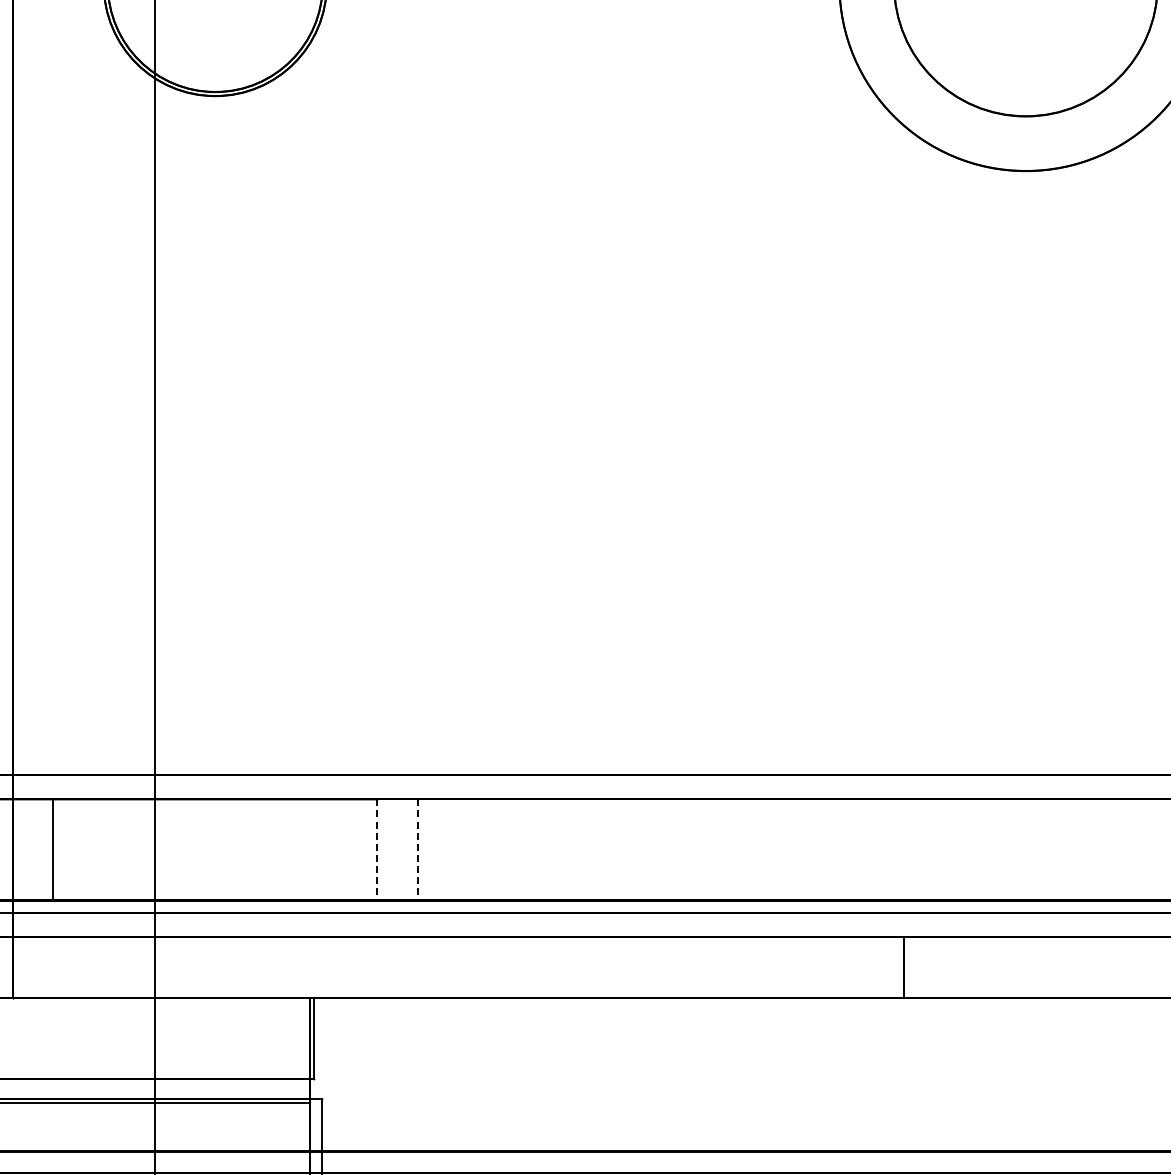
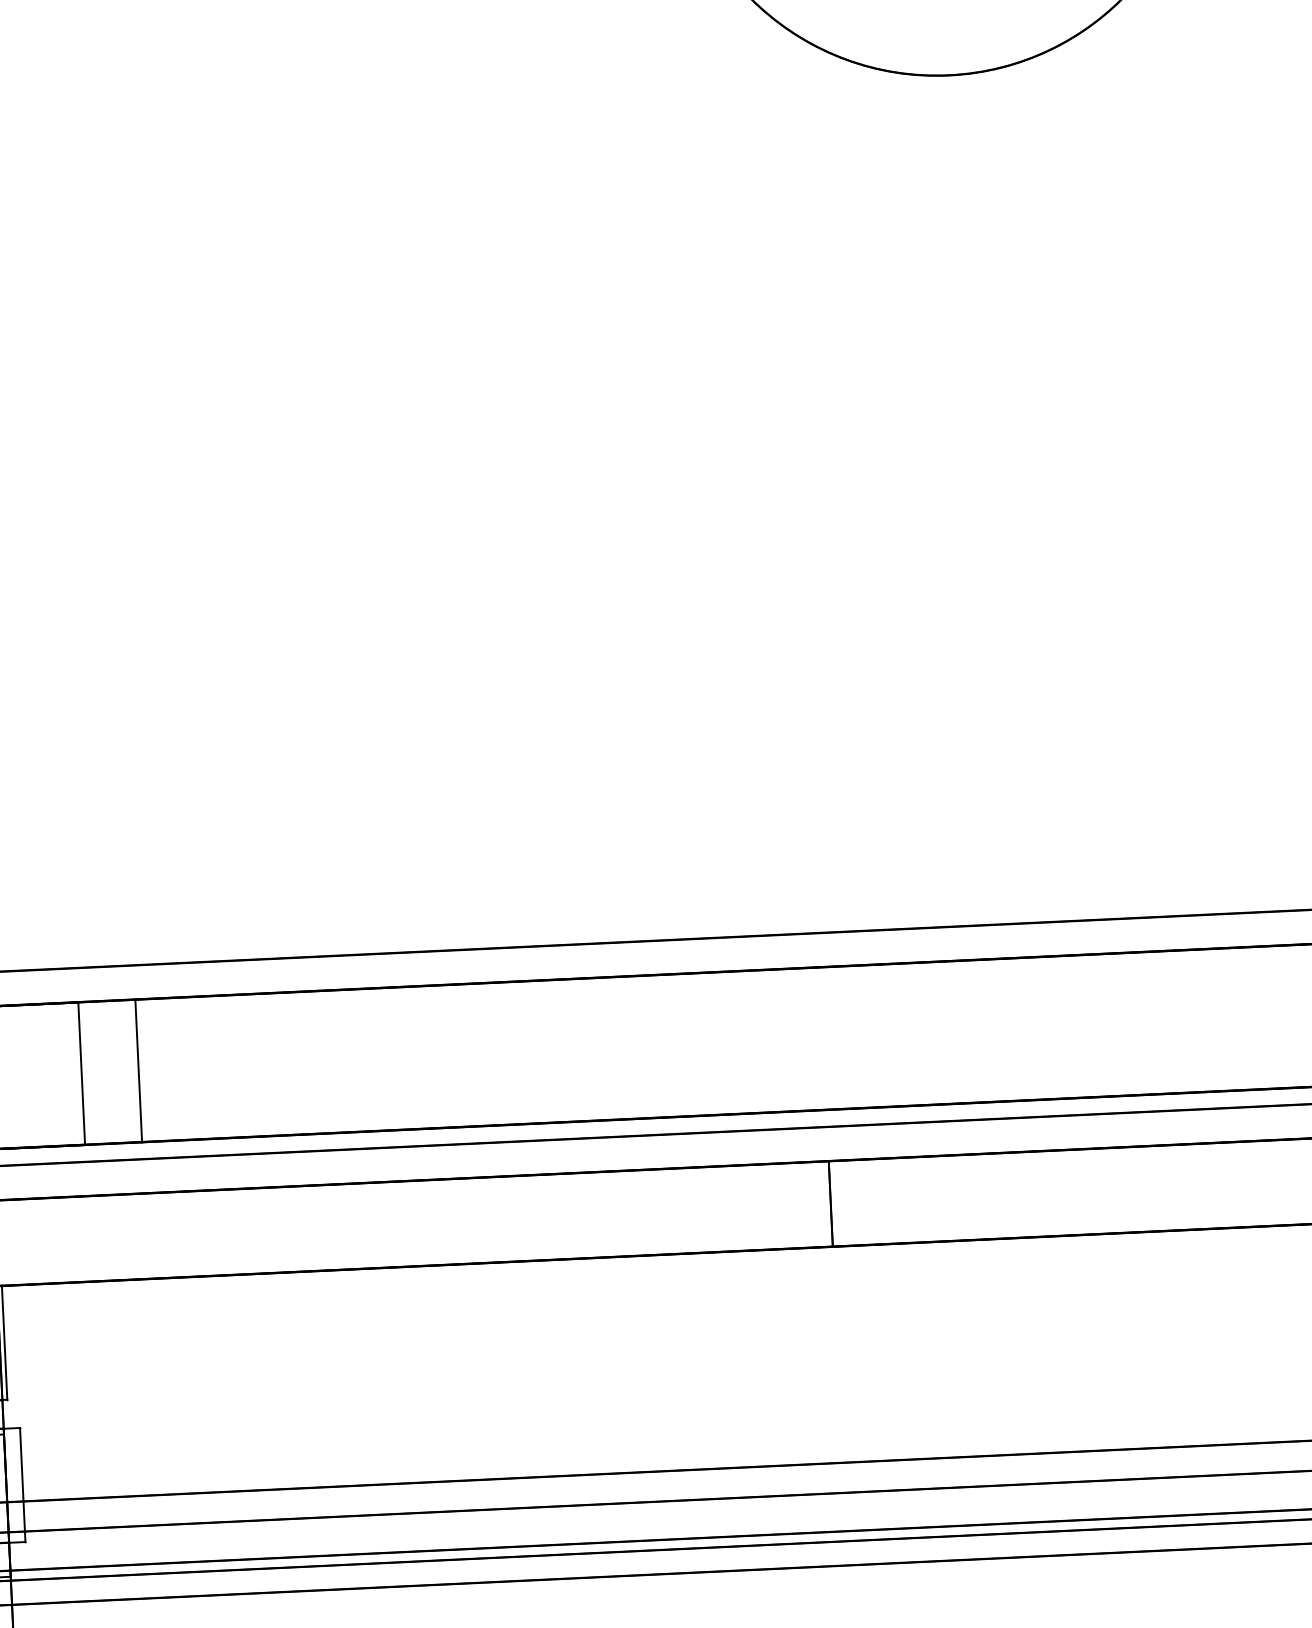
line: (377, 850) -> (81, 1074), dashed -> solid
line: (417, 850) -> (138, 1071), dashed -> solid

